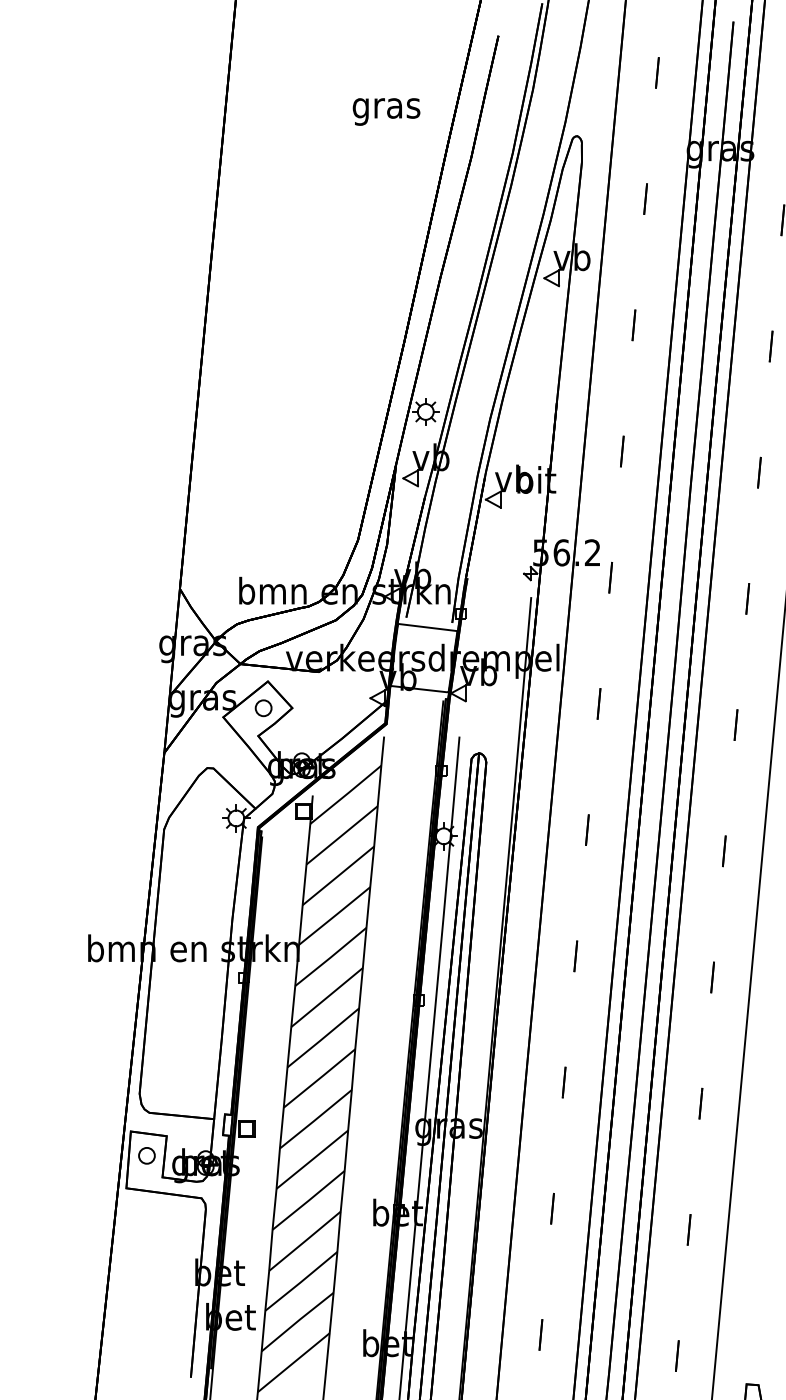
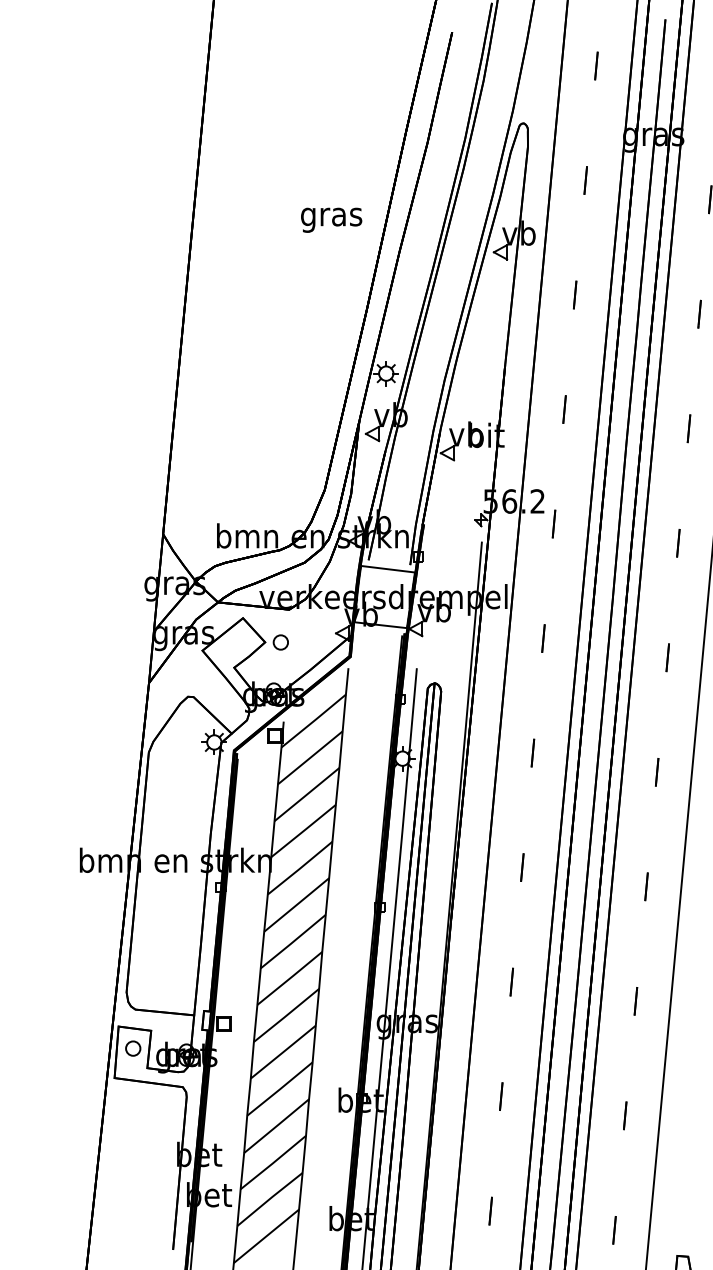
text: (386, 111) -> (331, 219), moved
part: (263, 708) -> (280, 642), moved

